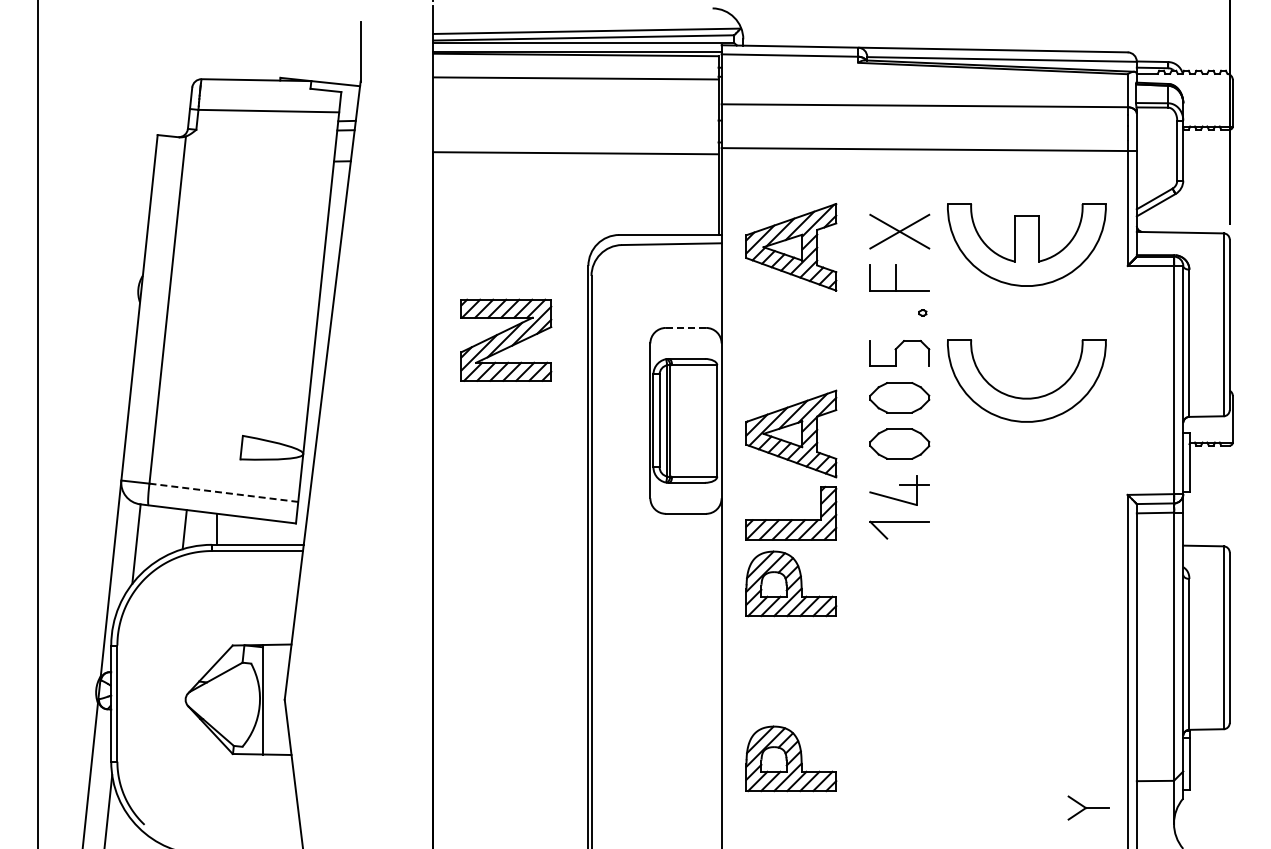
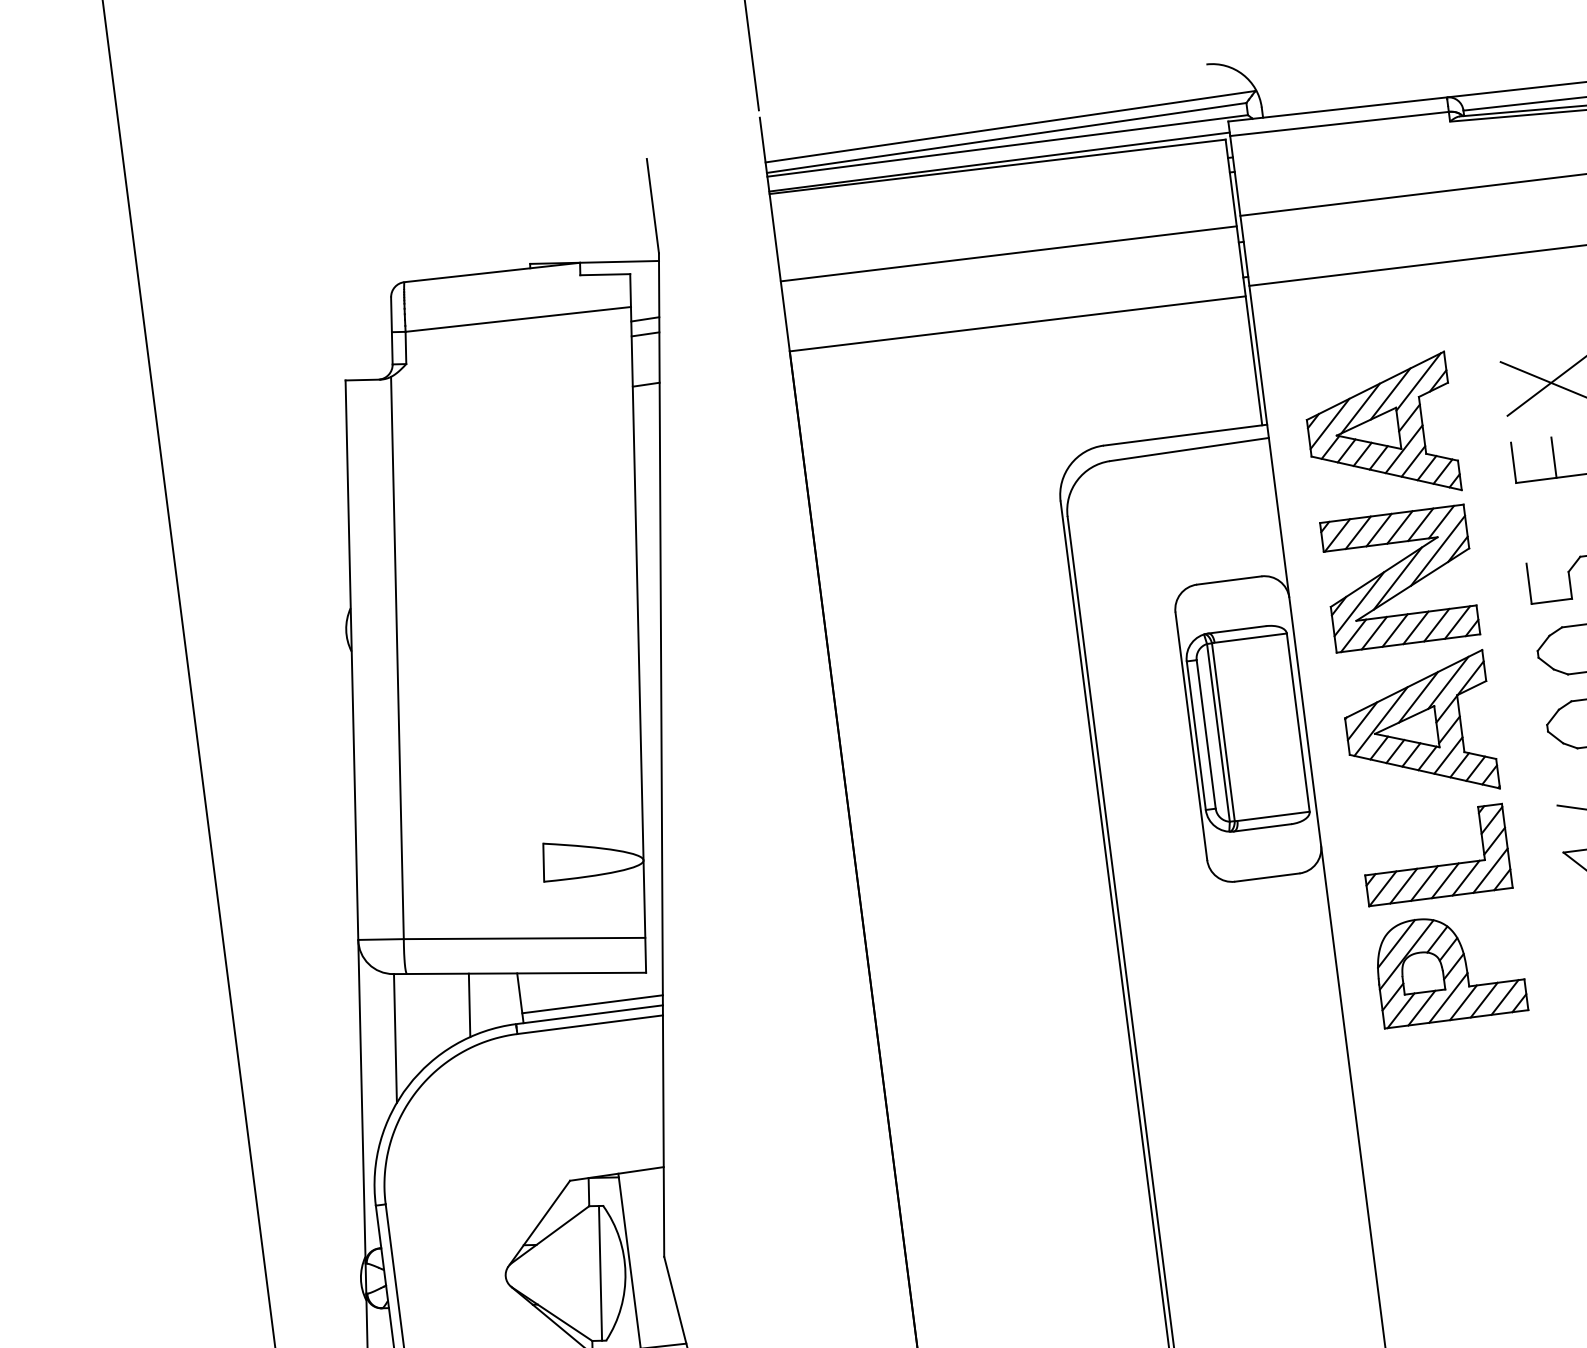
line: (575, 78) -> (1007, 254), moved
line: (685, 327) -> (1228, 579), dashed -> solid
part: (506, 339) -> (1400, 577), moved
line: (223, 492) -> (523, 938), dashed -> solid
line: (260, 538) -> (592, 1004), added
line: (243, 704) -> (599, 1272), added
part: (791, 758) -> (1485, 1246), removed

